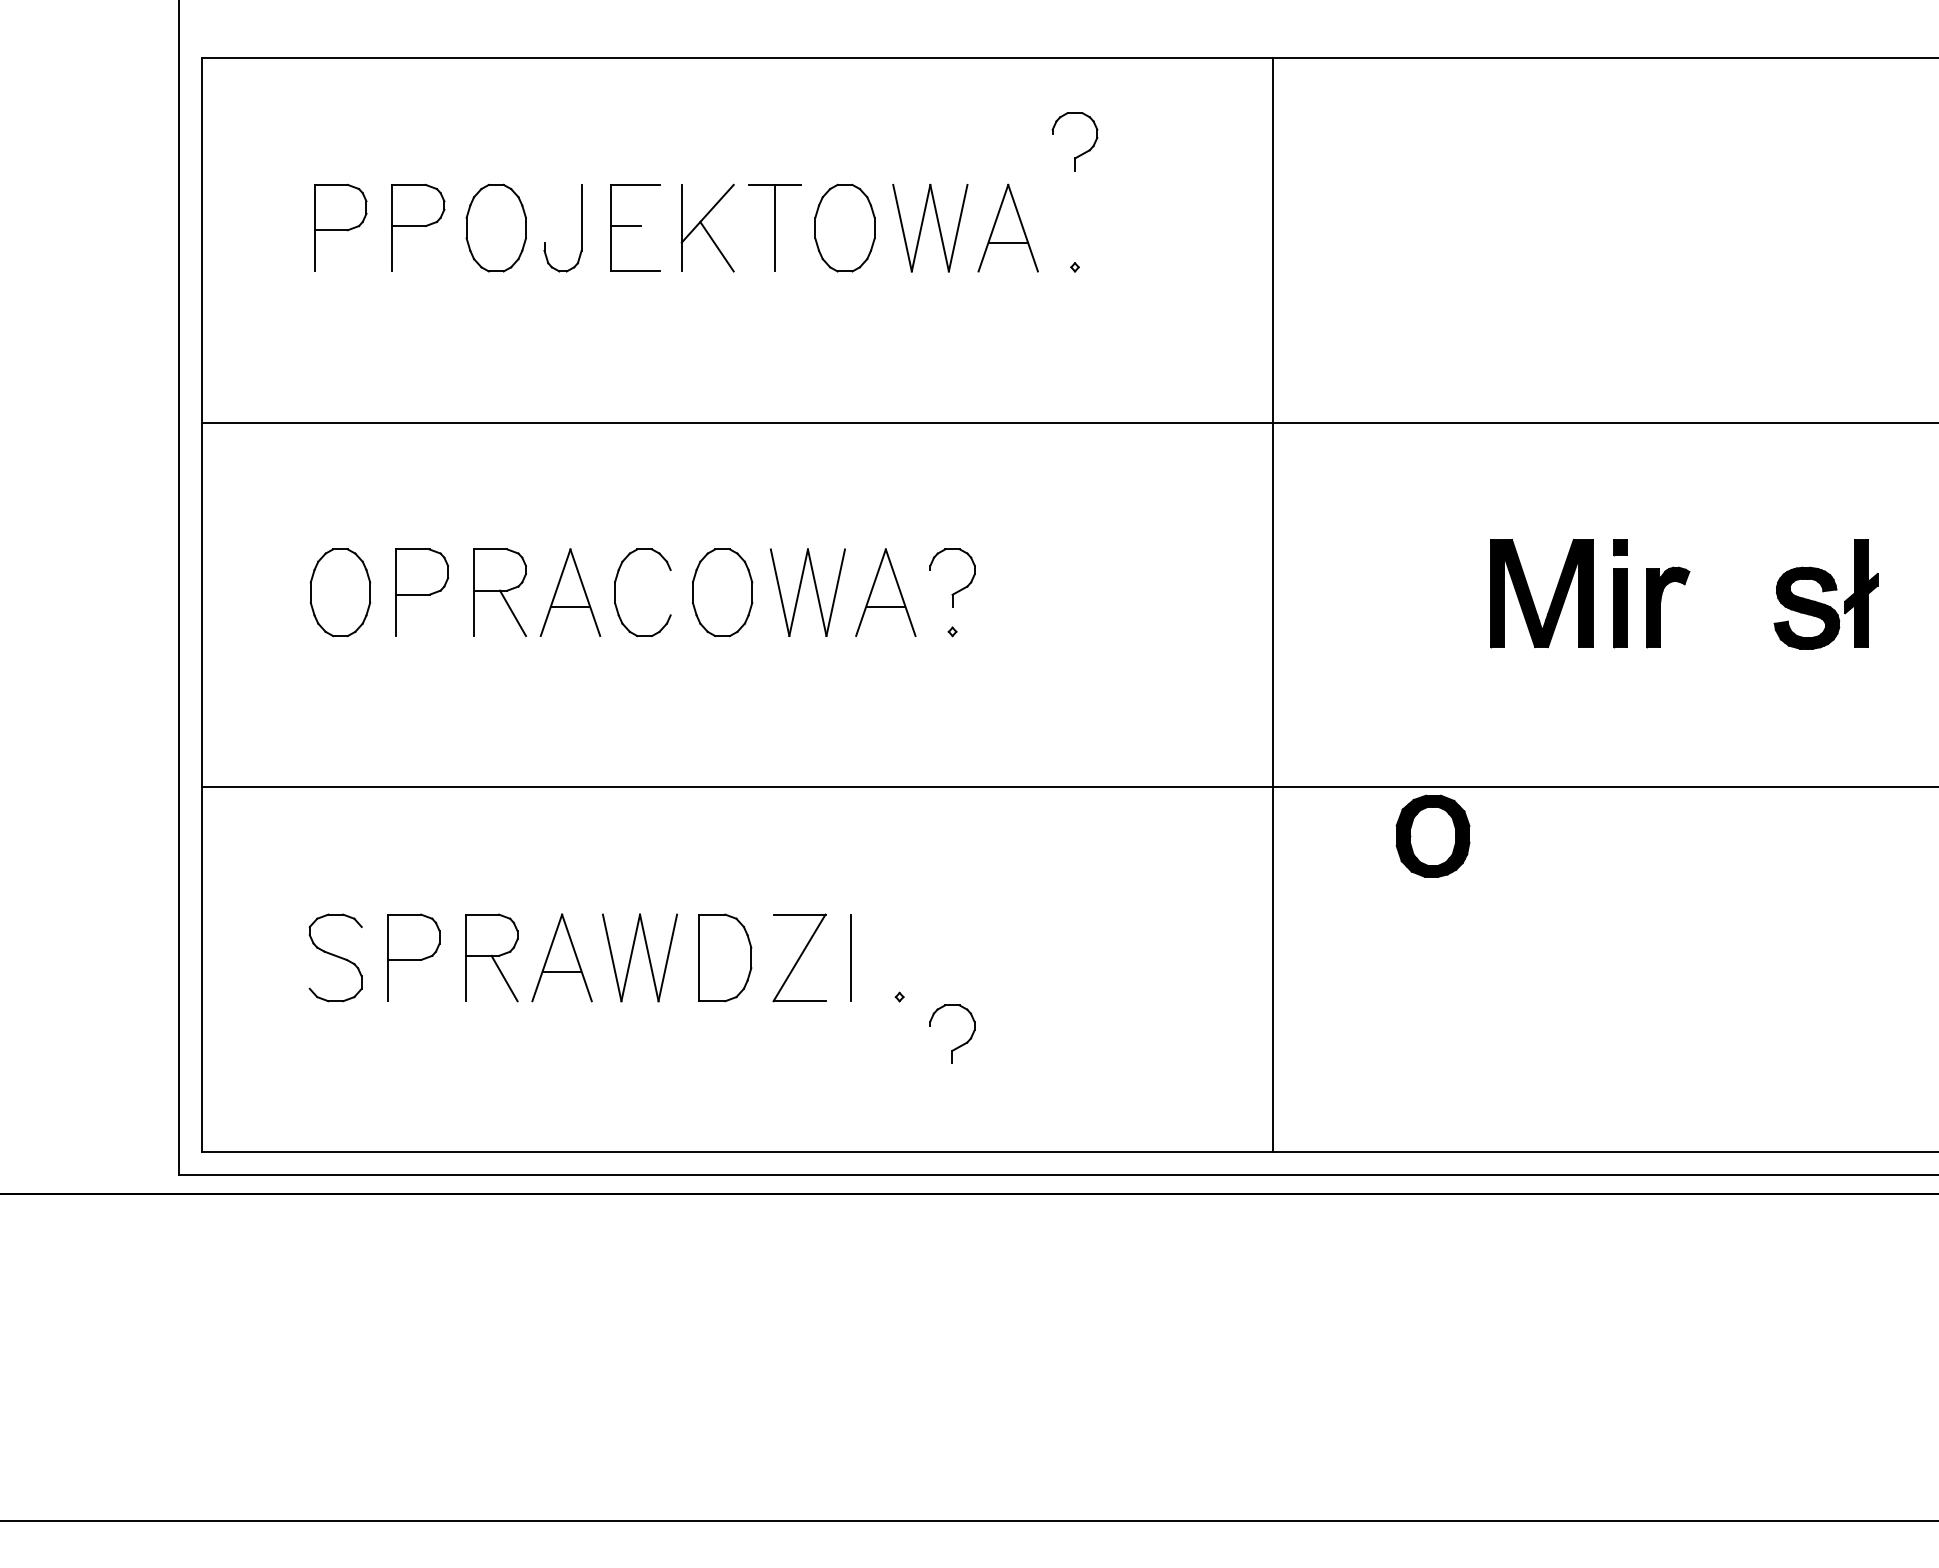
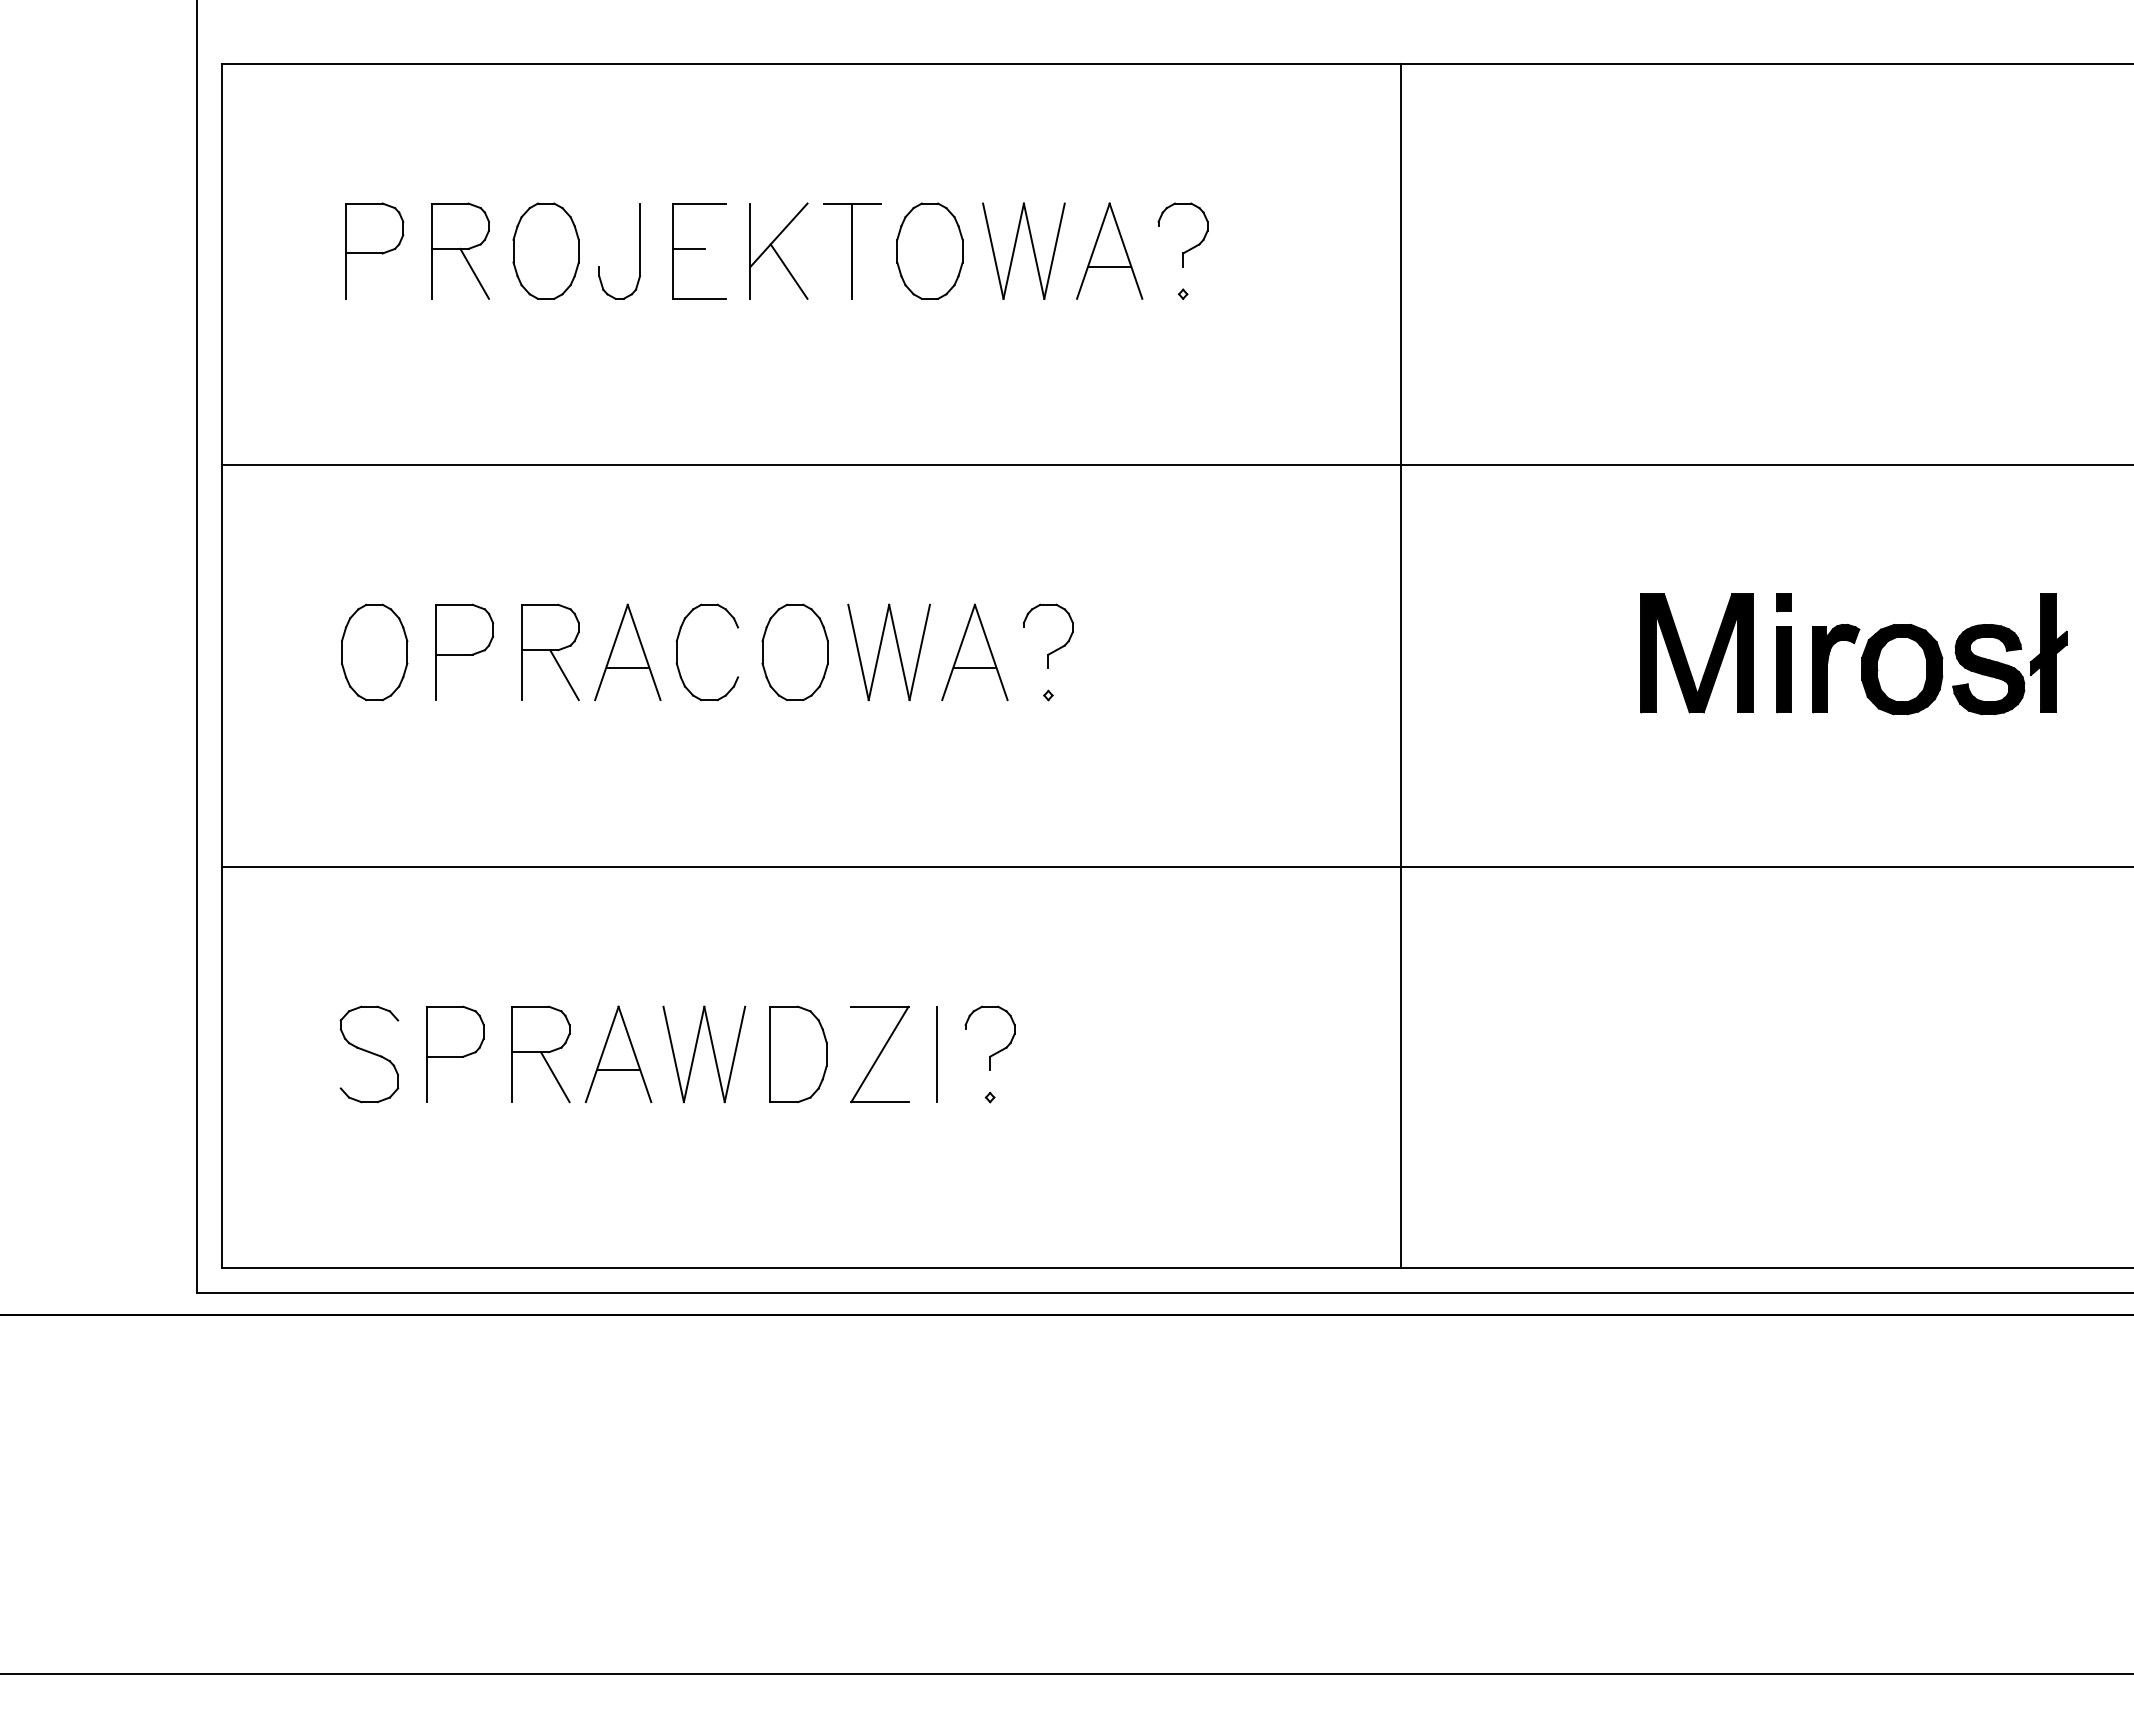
part: (1080, 153) -> (1189, 248), moved
line: (431, 248) -> (474, 273), added
part: (1433, 836) -> (1902, 669), moved
part: (959, 1046) -> (997, 1051), moved

